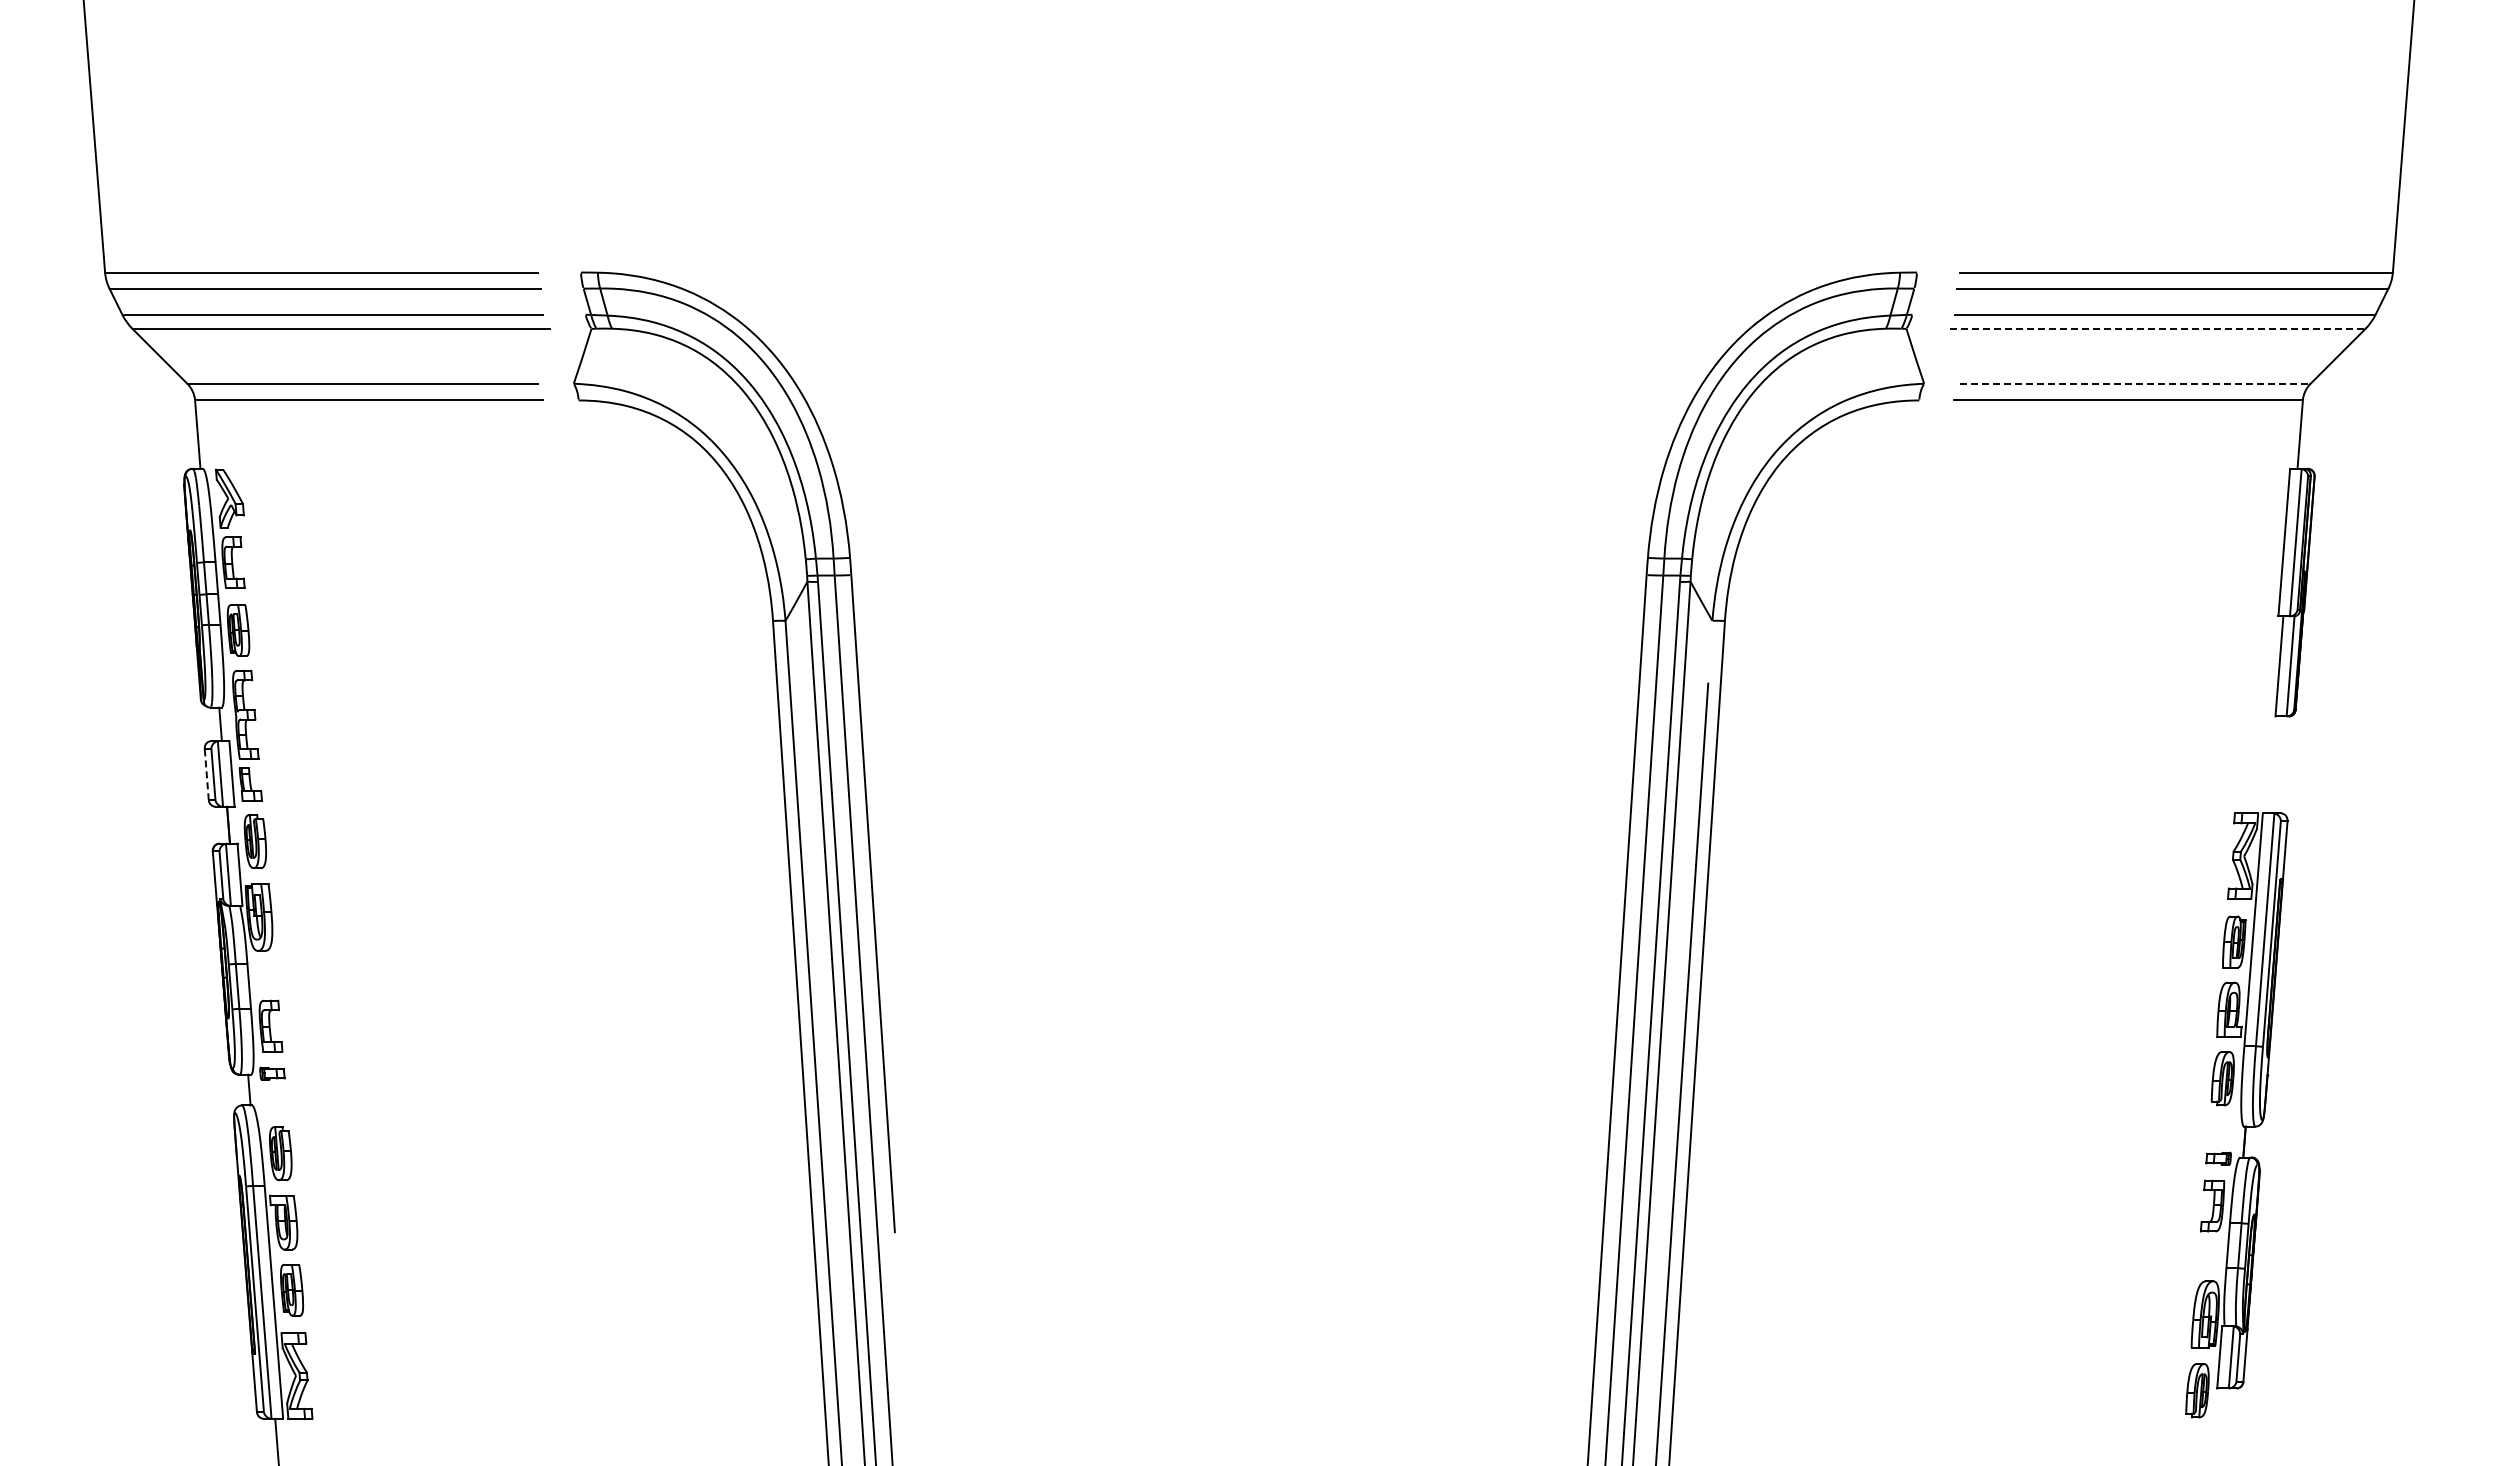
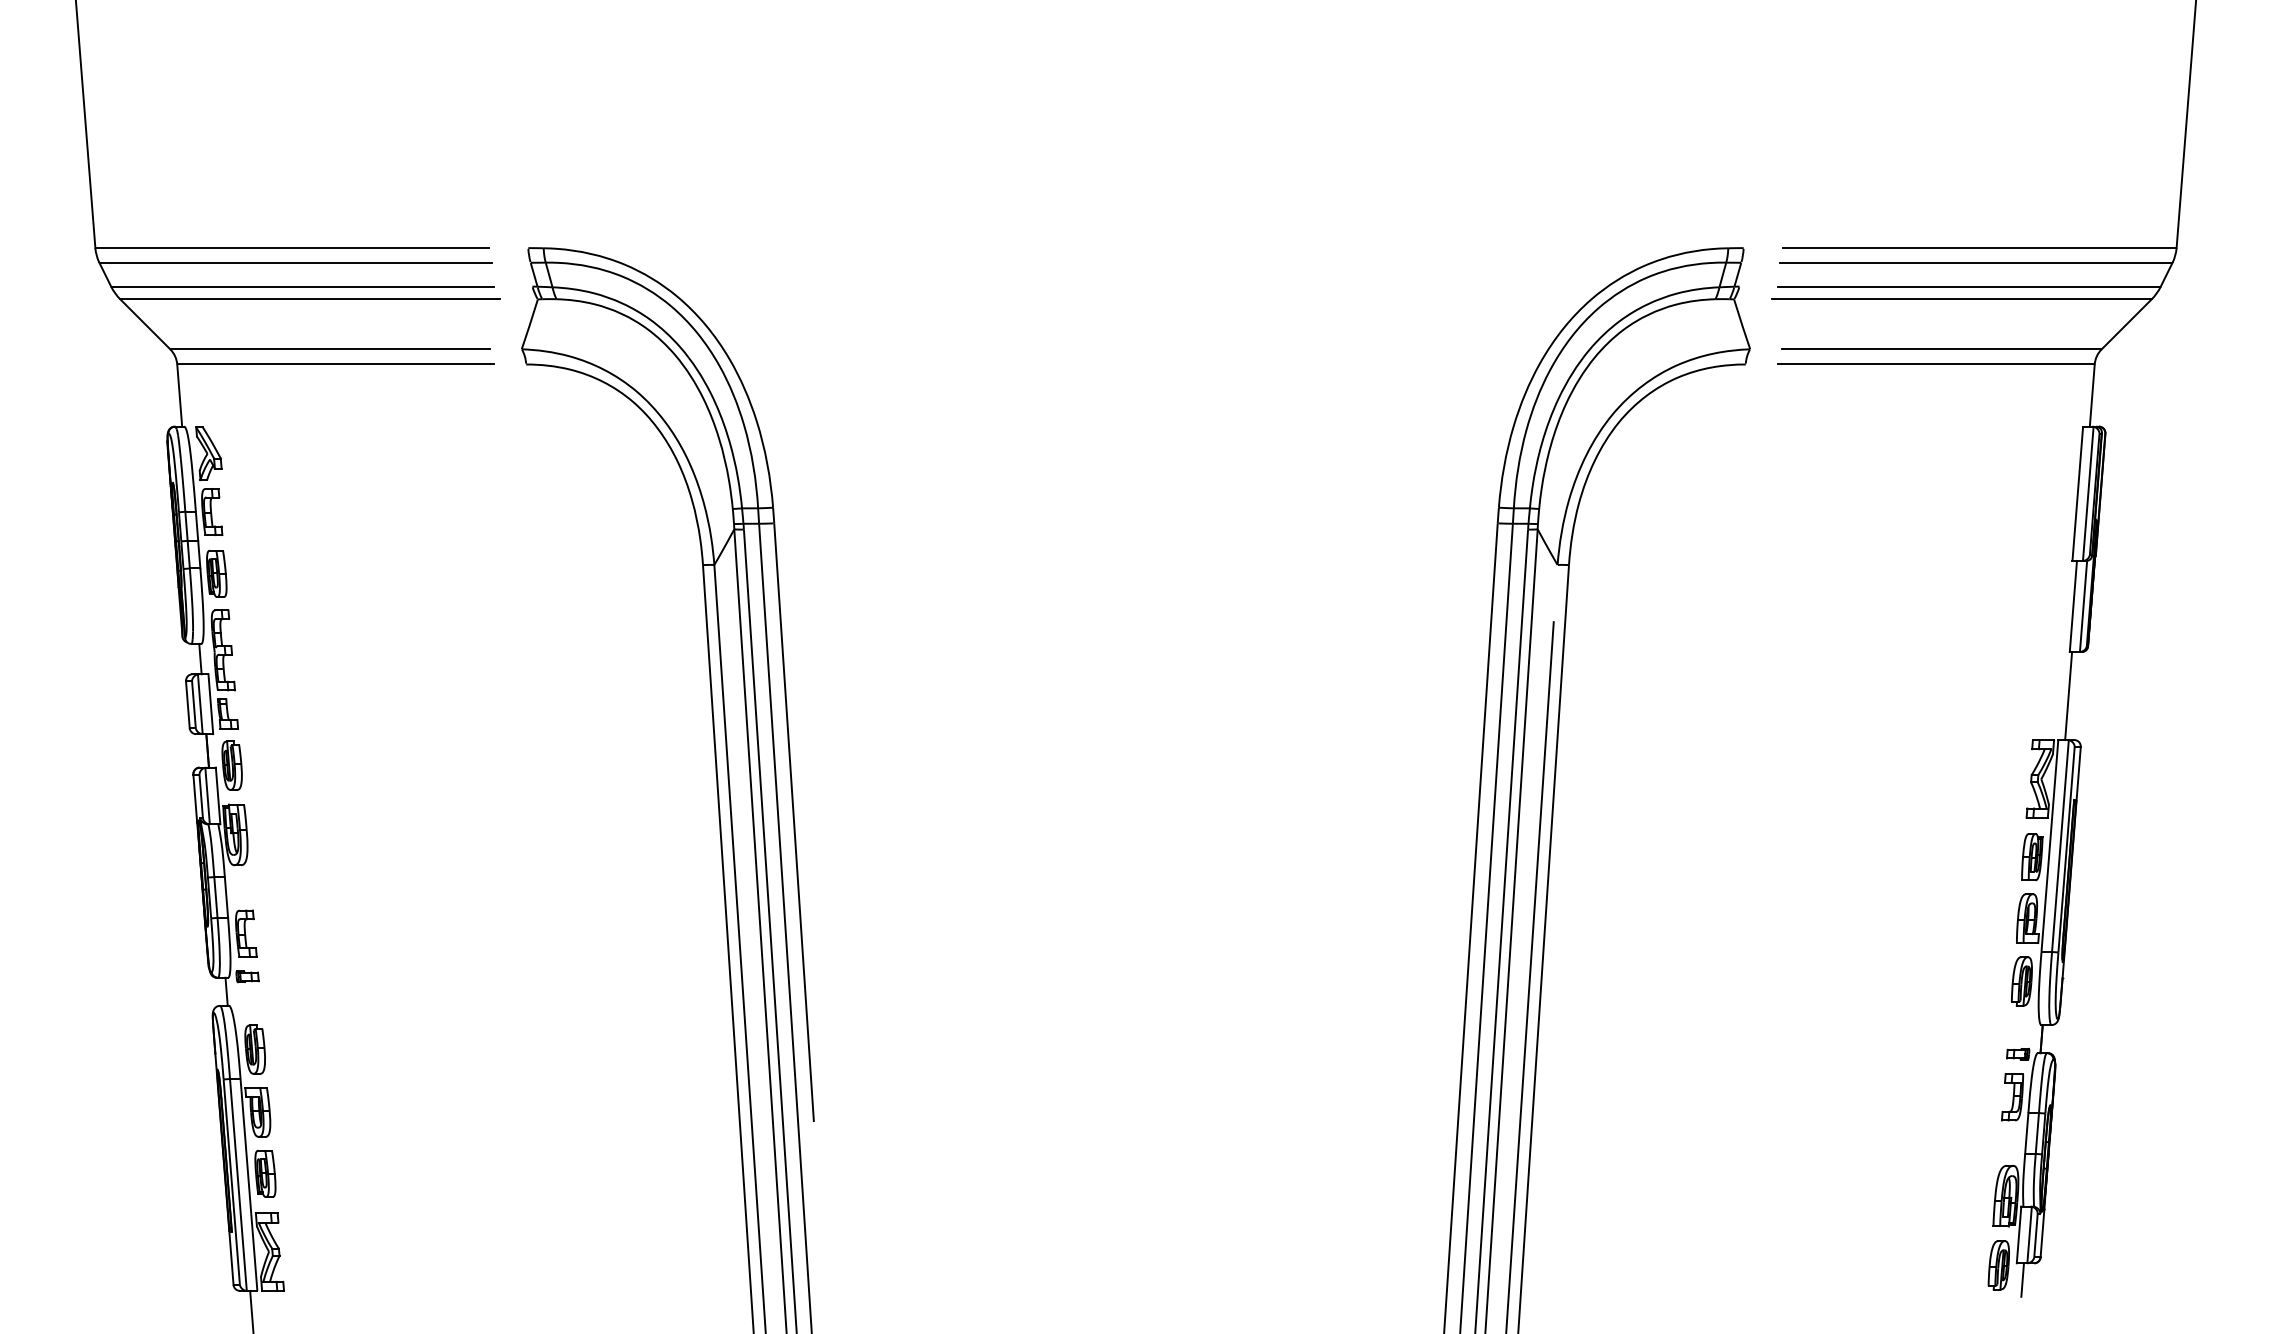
line: (2155, 328) -> (1960, 299), dashed -> solid
line: (2134, 383) -> (1941, 349), dashed -> solid
line: (2274, 764) -> (2068, 695), added
line: (206, 774) -> (187, 704), dashed -> solid
line: (2223, 1406) -> (2022, 1279), added

